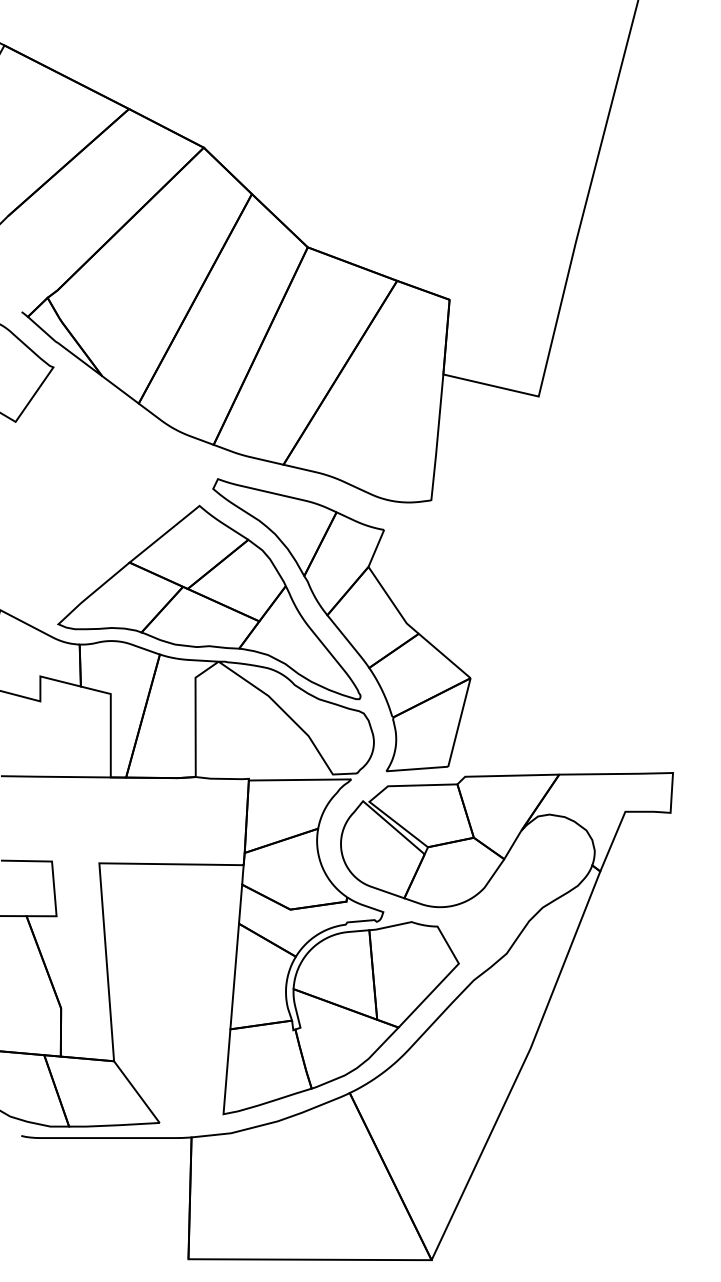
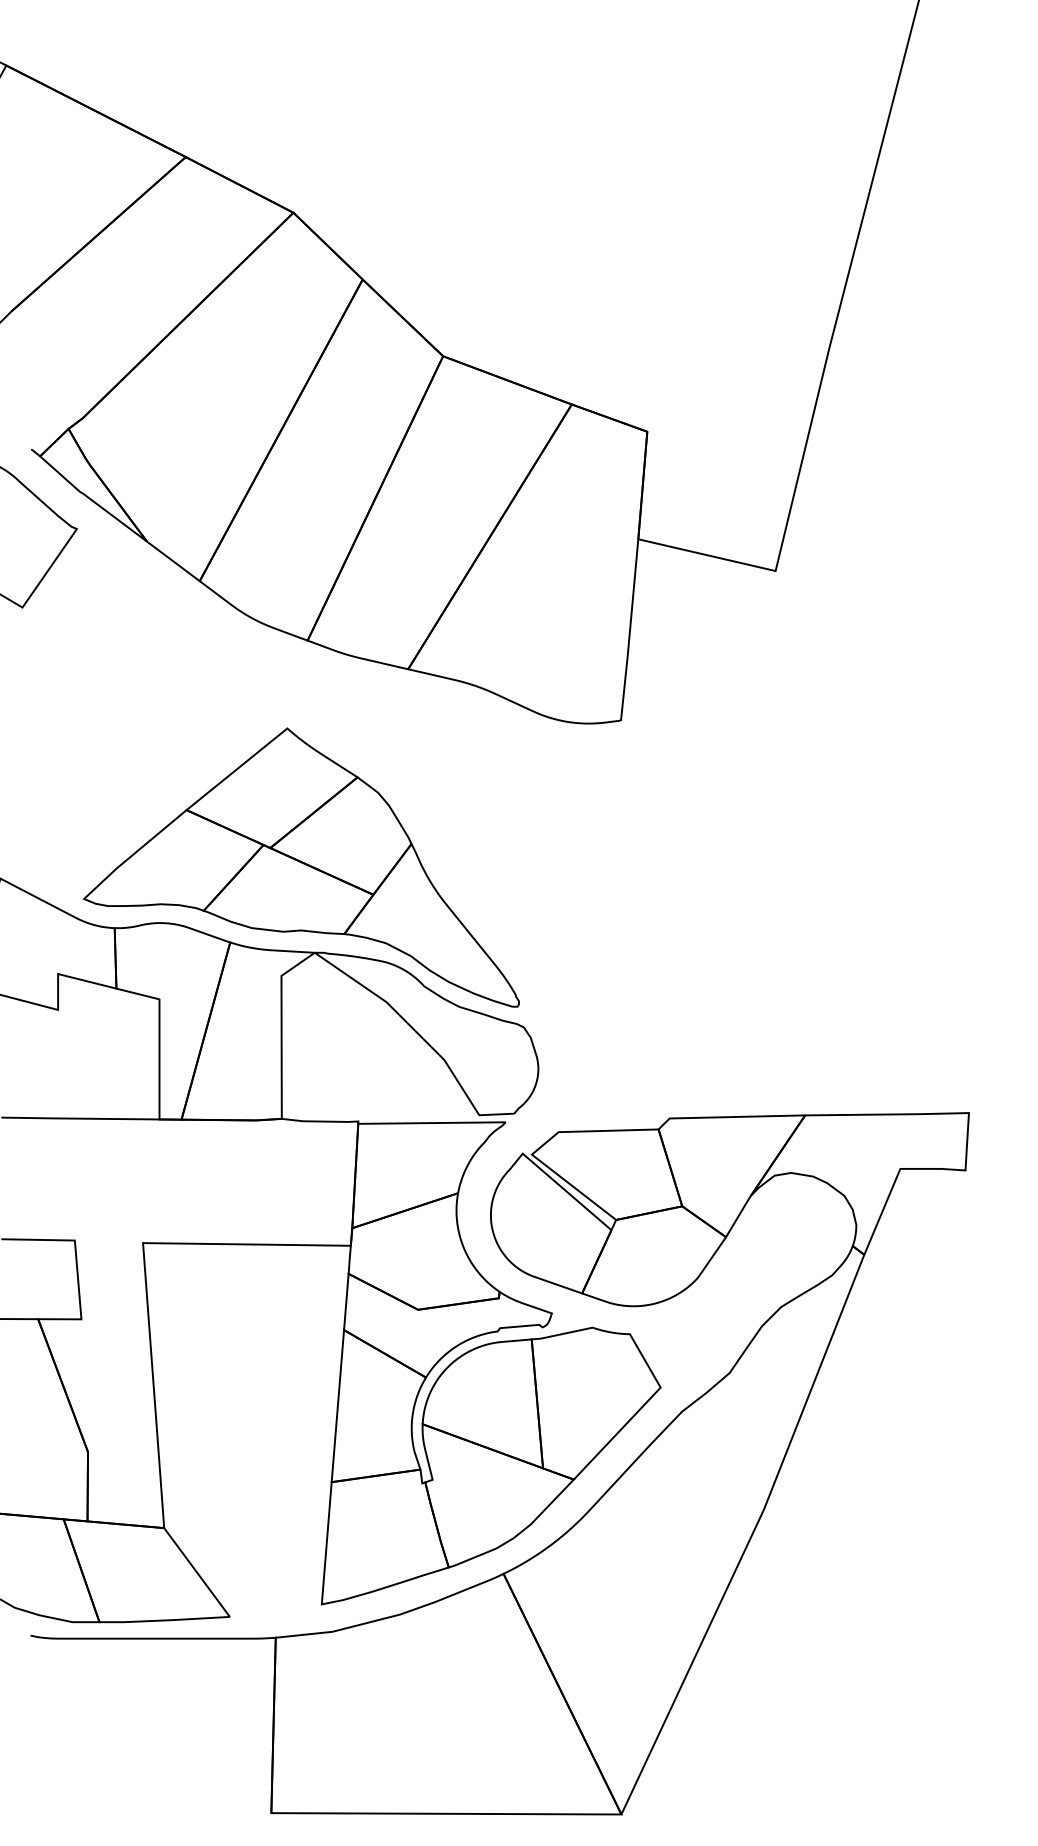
part: (341, 625) -> (491, 900), removed

